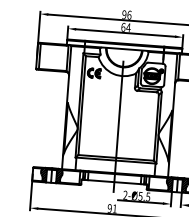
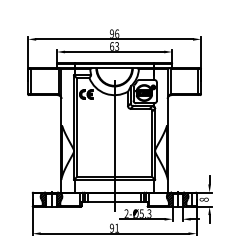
text: (127, 27) -> (116, 46), 64 -> 63
text: (148, 194) -> (149, 211), 2-Ø5.5 -> 2-Ø5.3

